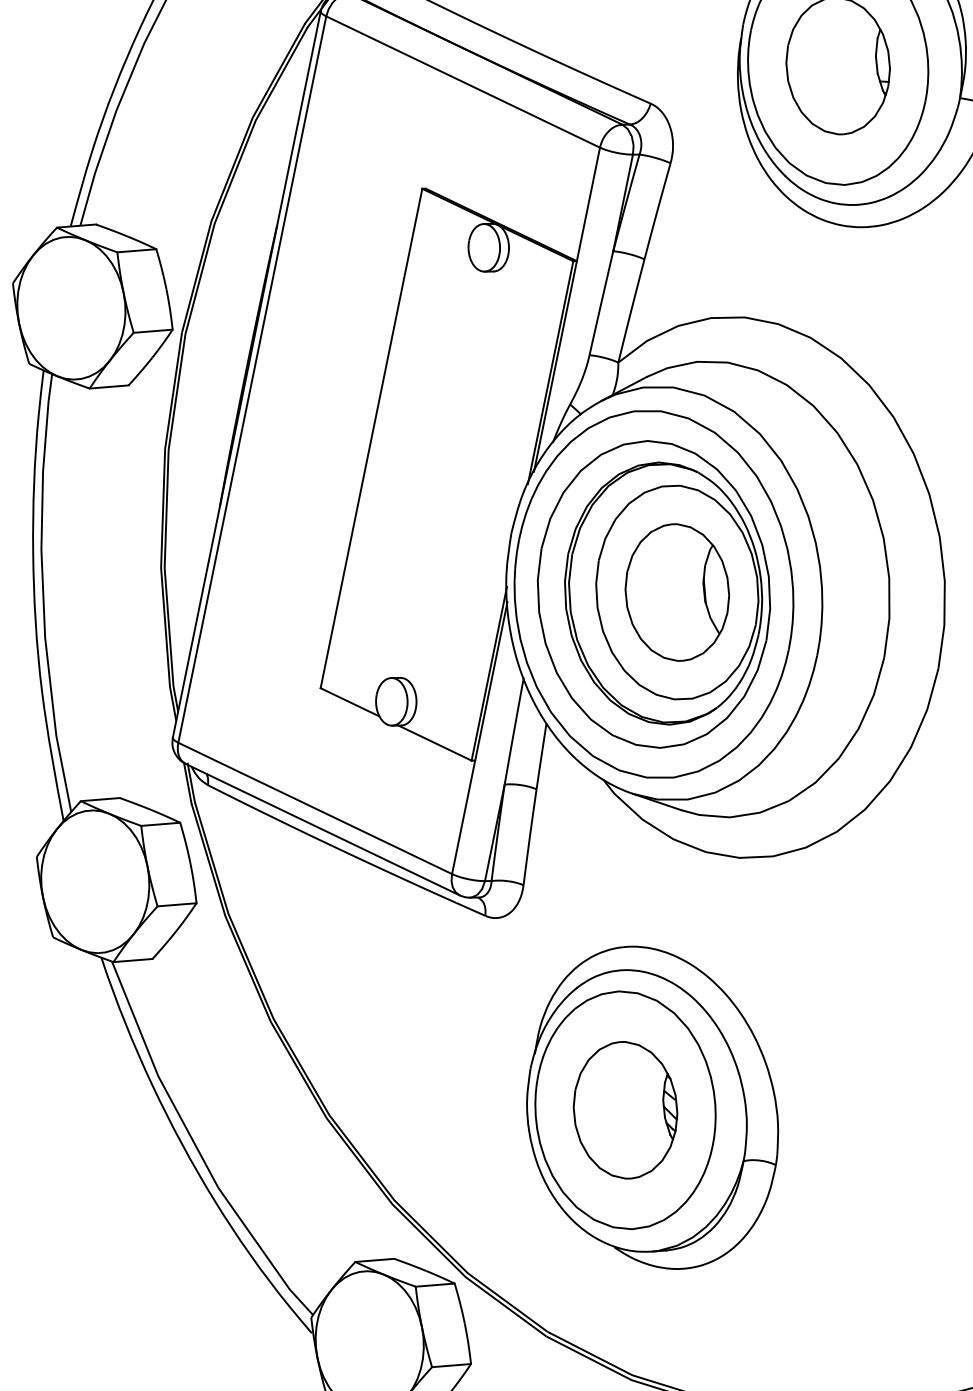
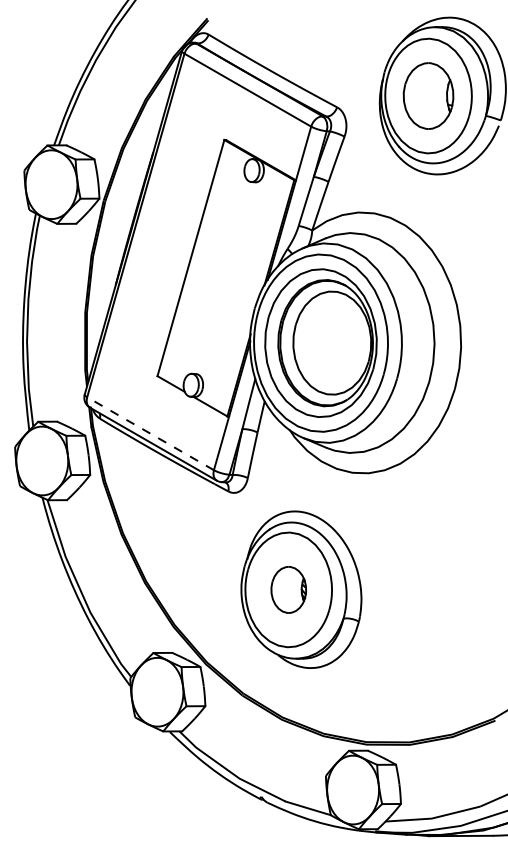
part: (675, 591) -> (331, 342), removed
line: (315, 807) -> (150, 433), solid -> dashed
part: (625, 1109) -> (288, 589), size x0.7

